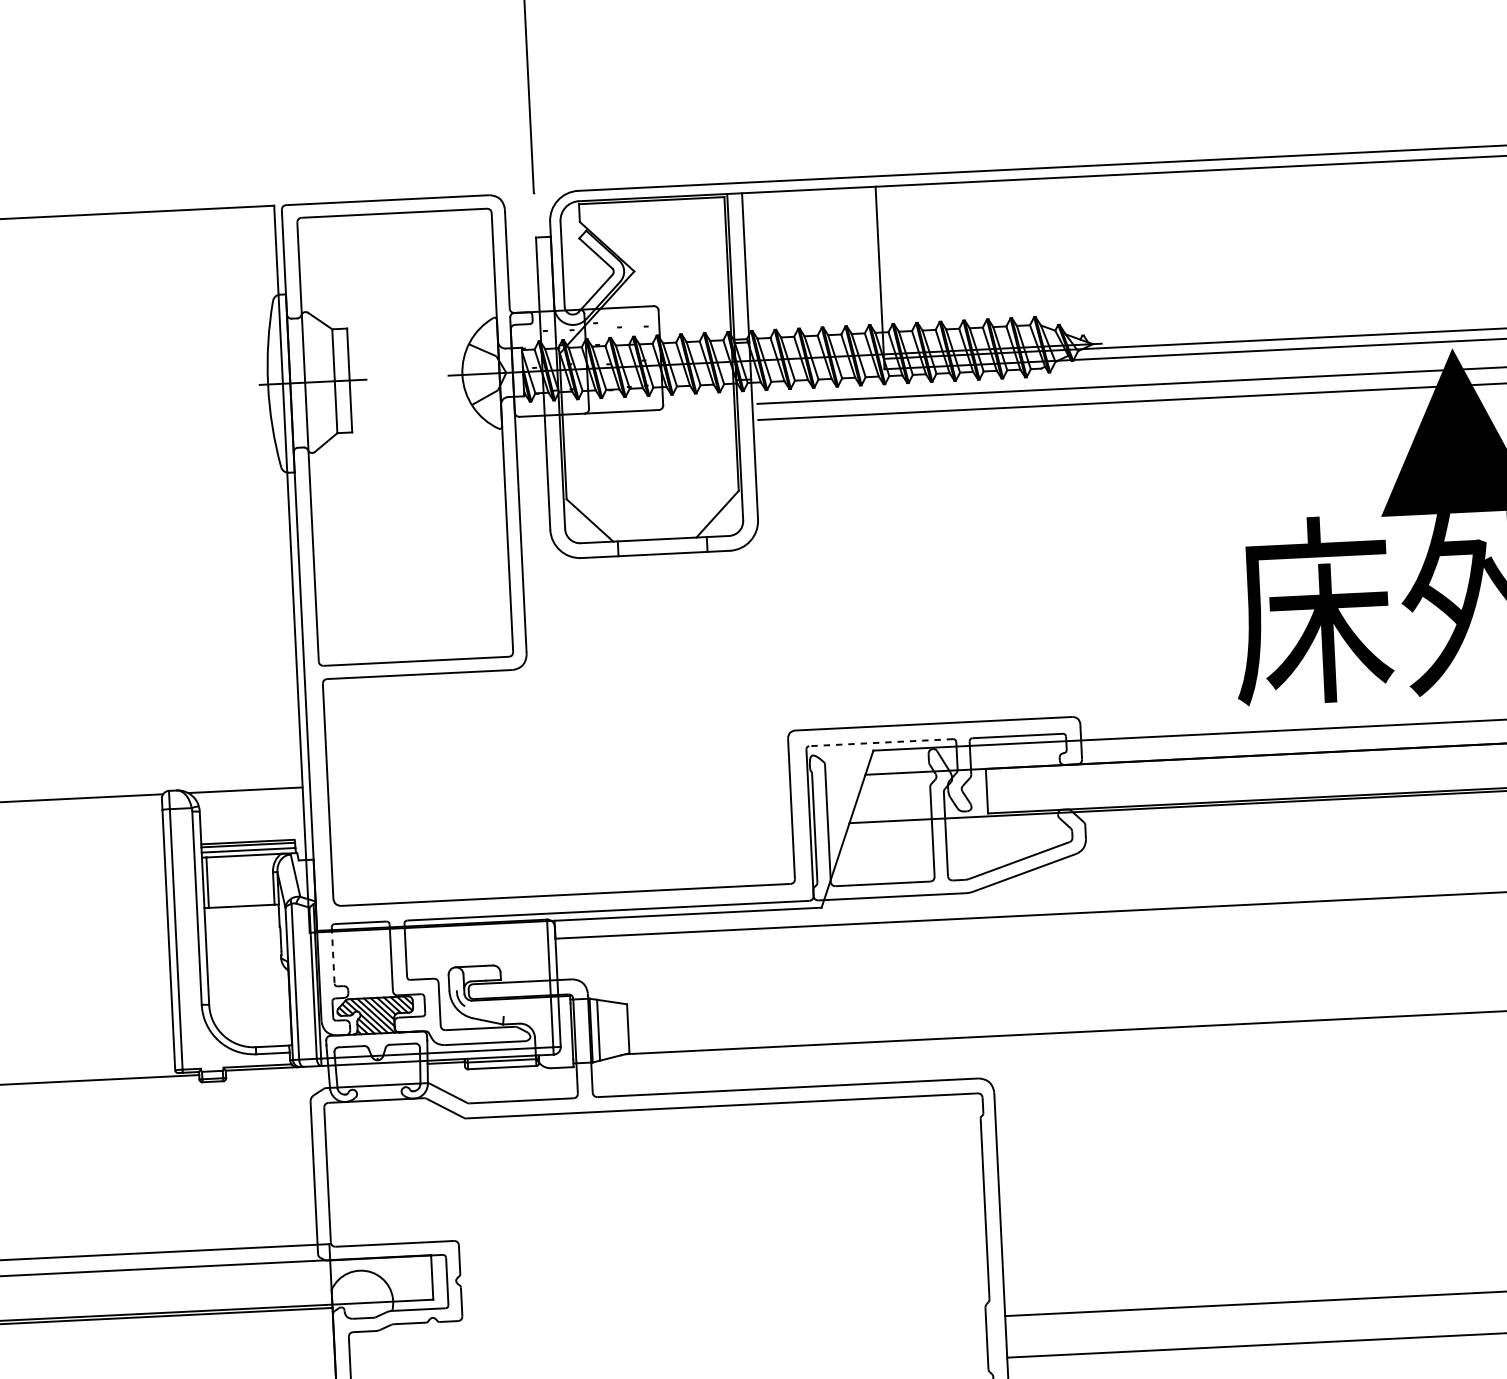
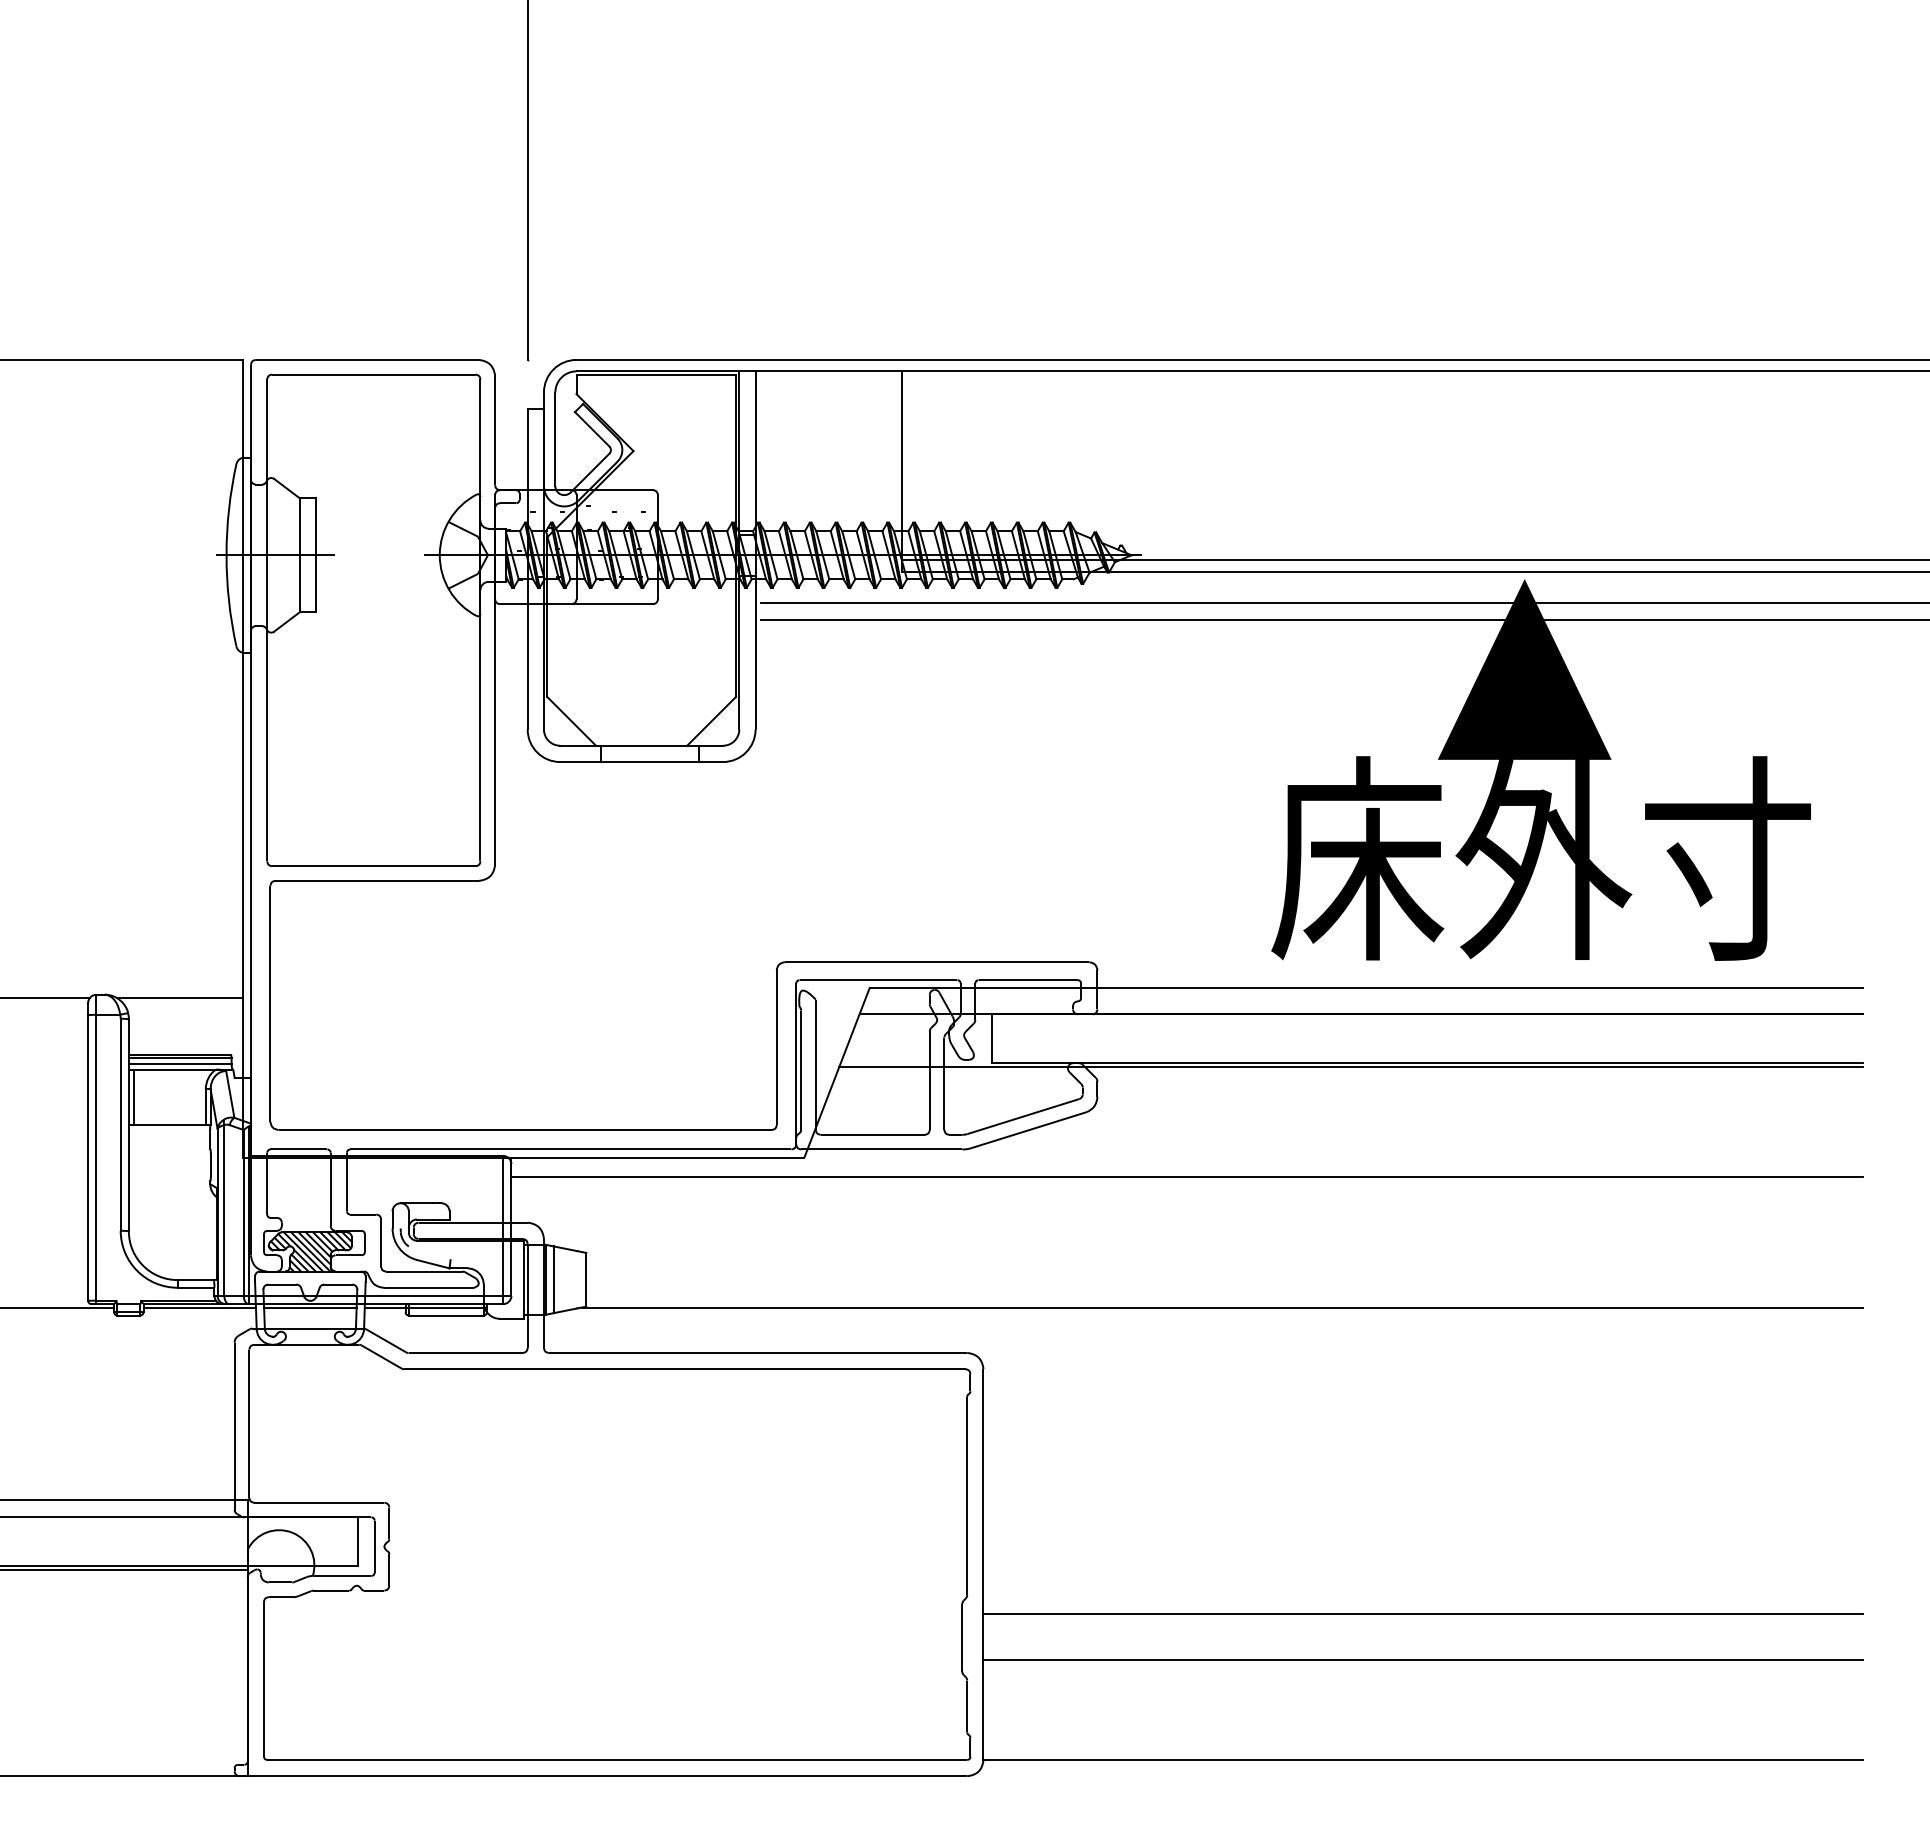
line: (881, 742) -> (878, 980), dashed -> solid
line: (333, 955) -> (267, 1183), dashed -> solid
line: (378, 1066) -> (310, 1307), added
line: (276, 1071) -> (199, 1307), added

